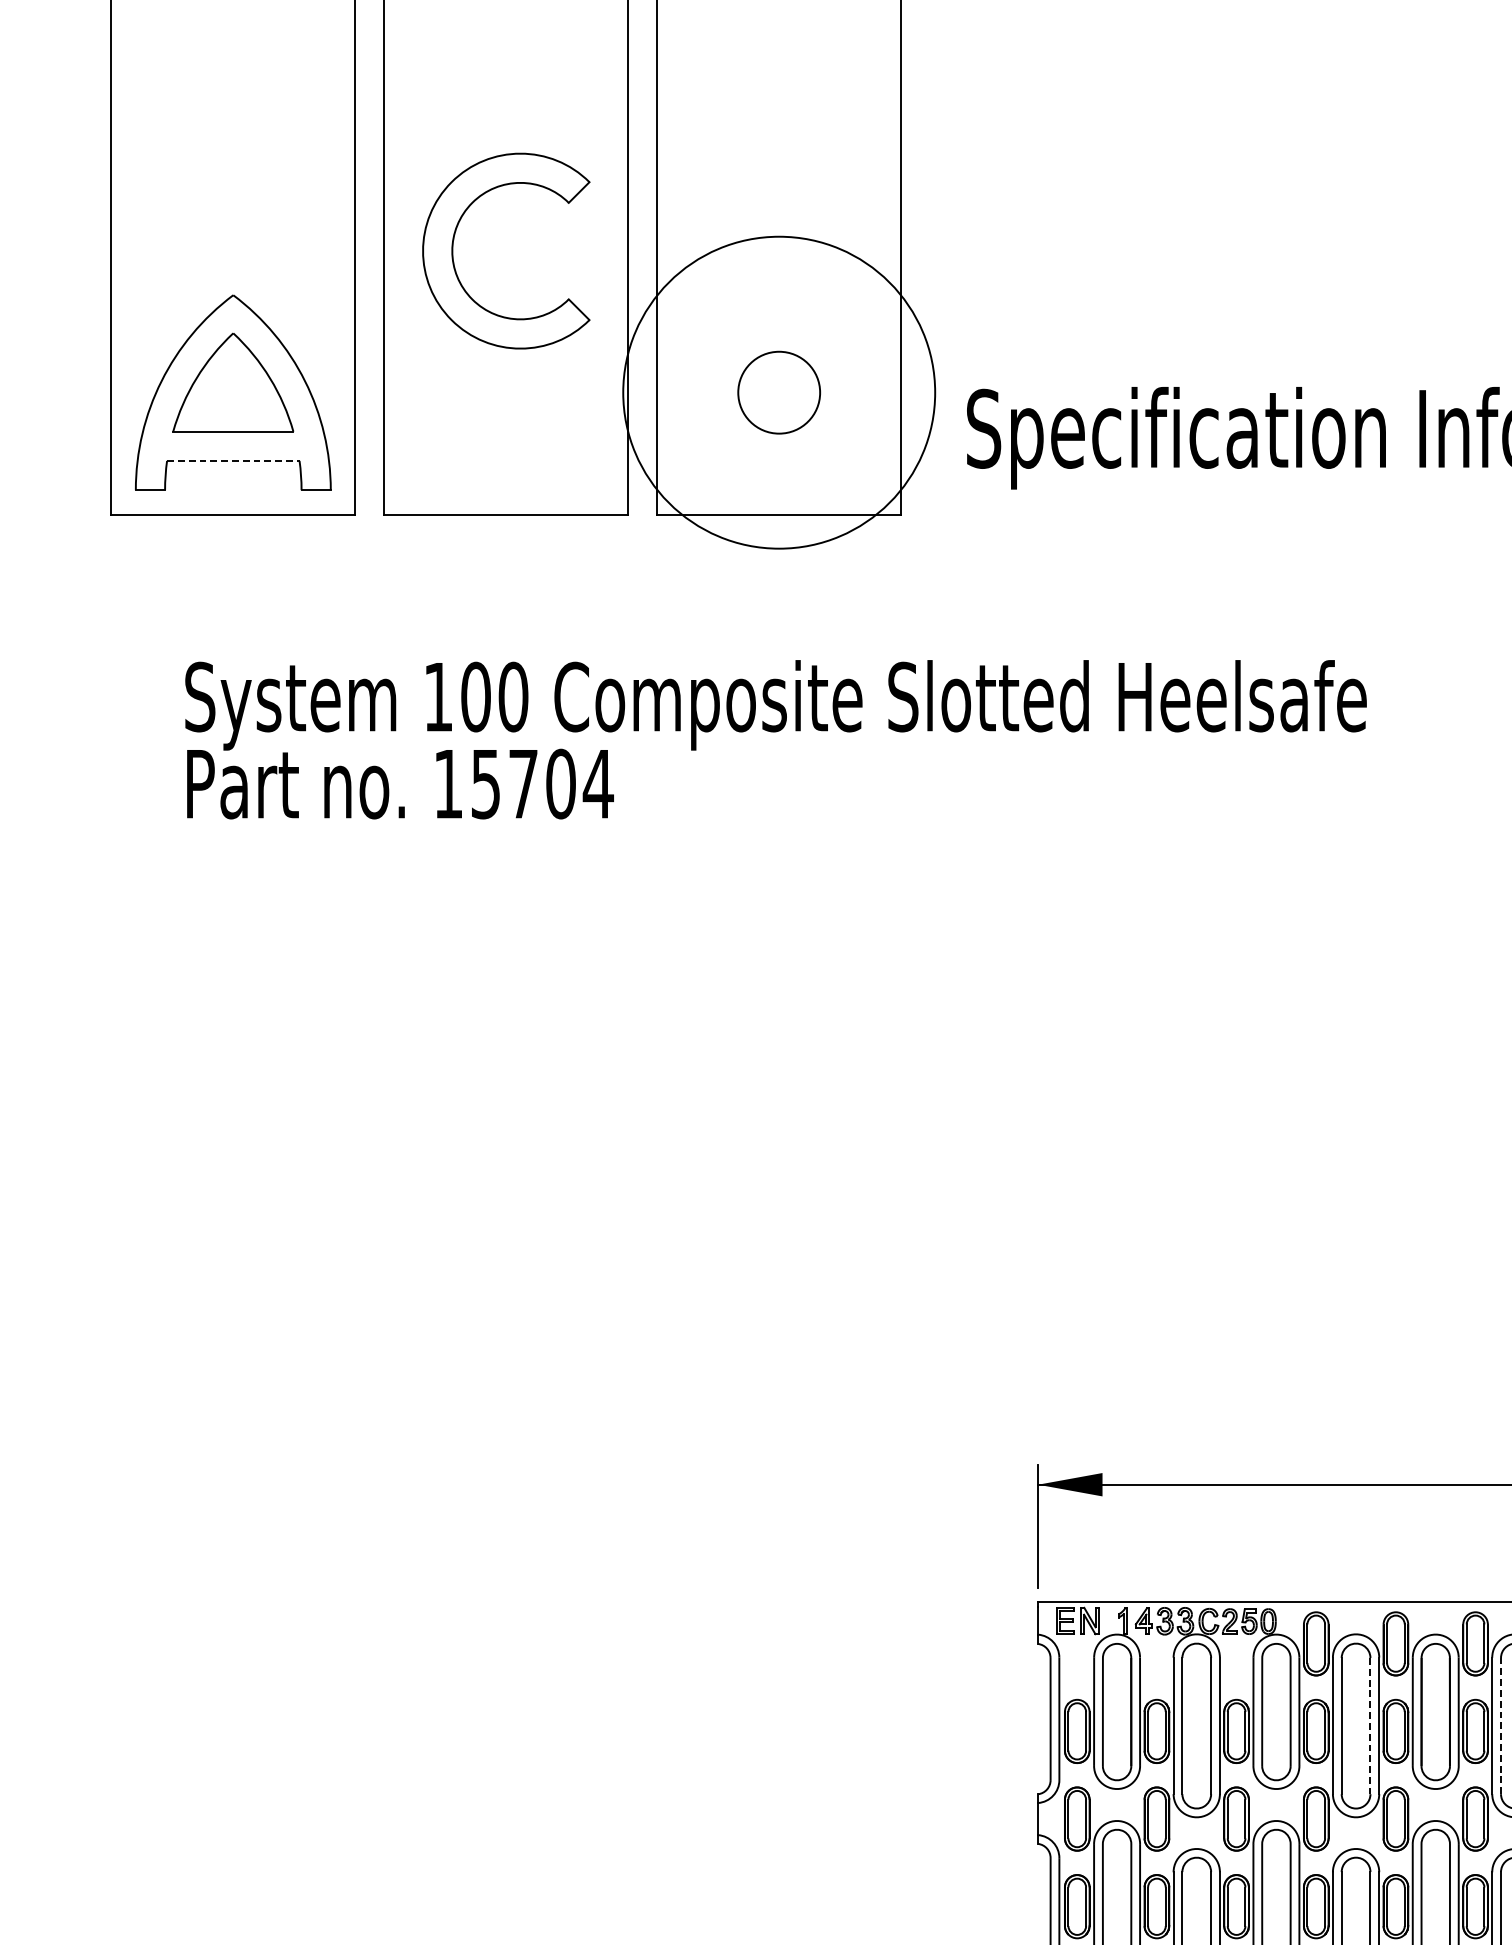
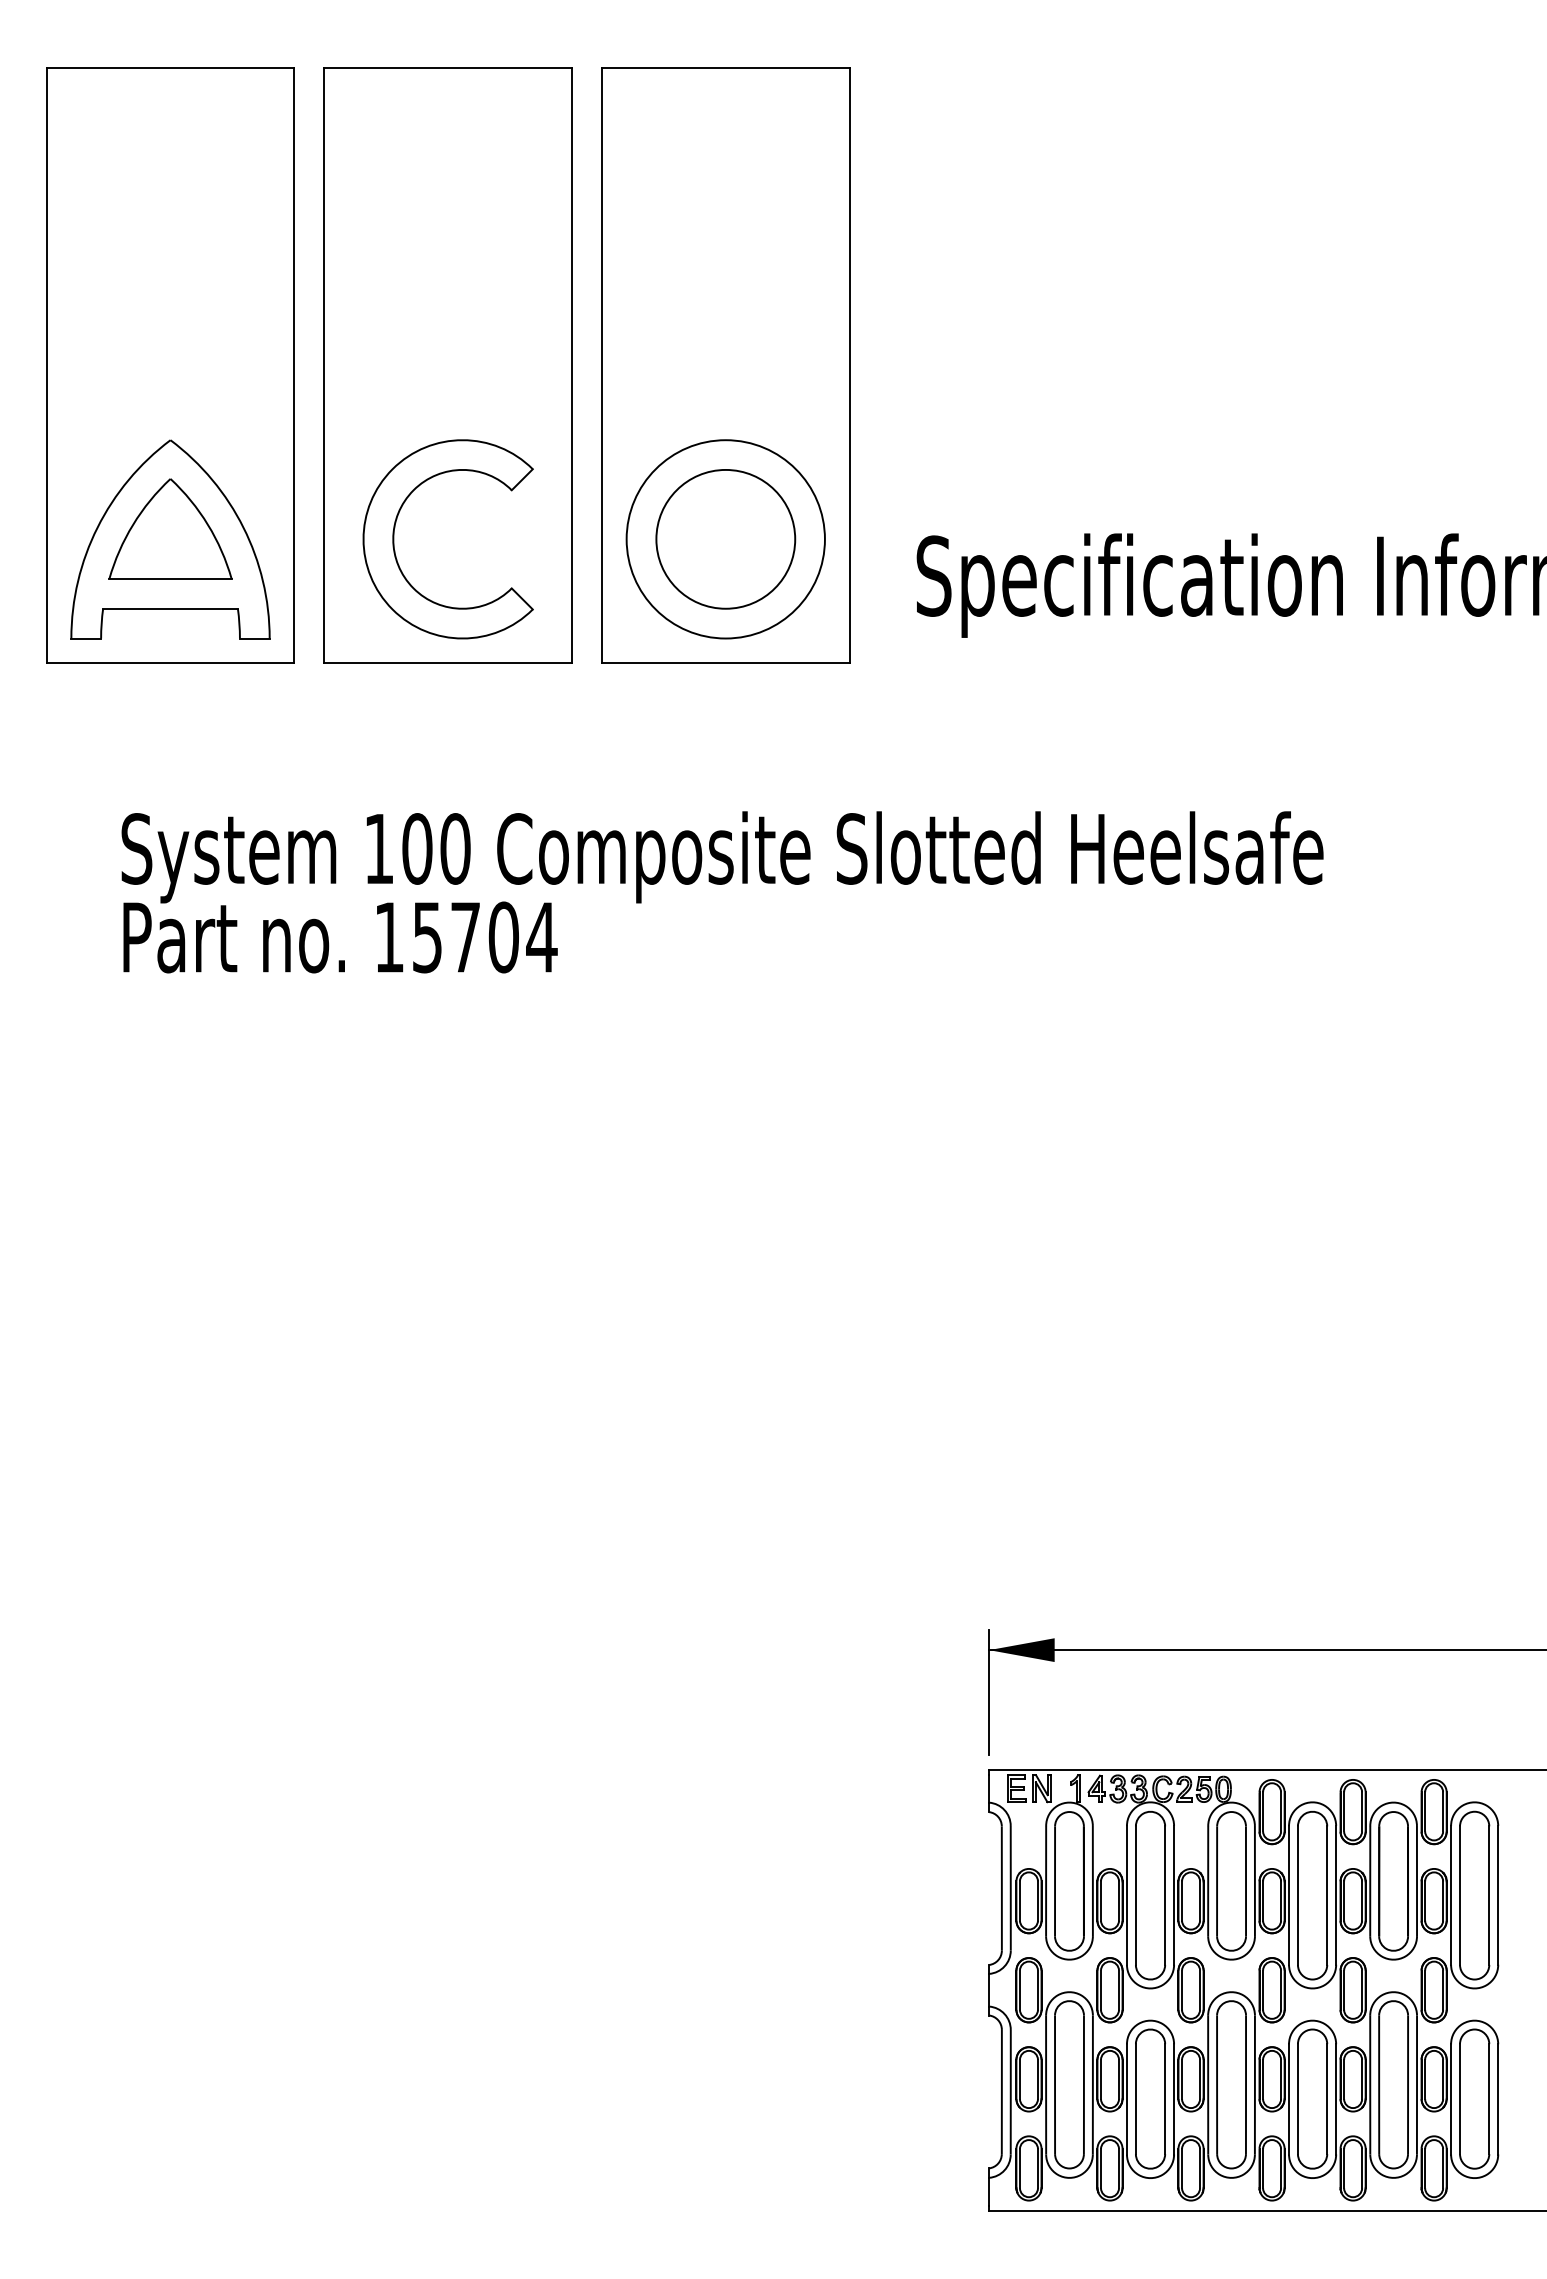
part: (453, 251) -> (394, 539), moved
circle: (778, 391) -> (725, 538), size x1.67
circle: (778, 392) -> (725, 539), size x0.62
line: (234, 460) -> (171, 608), dashed -> solid
line: (1501, 1725) -> (1460, 1895), dashed -> solid
line: (1370, 1726) -> (1327, 1896), dashed -> solid

